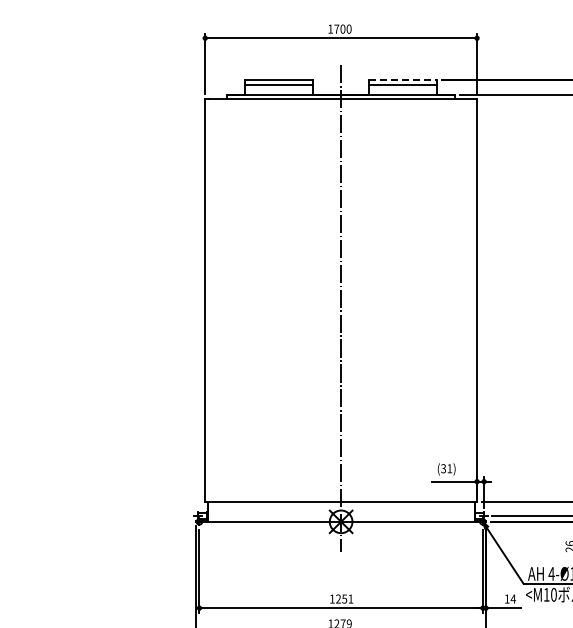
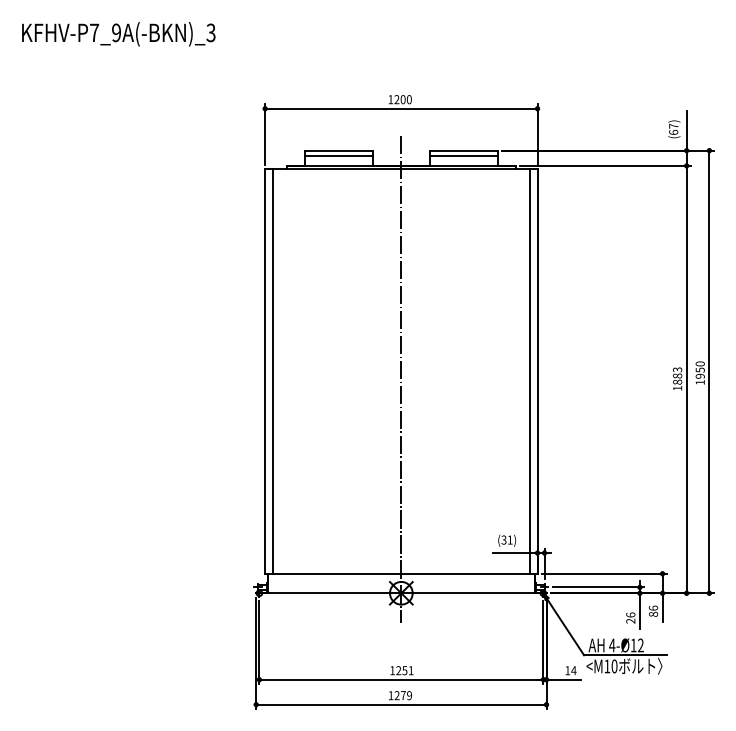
text: (336, 28) -> (396, 99), 1700 -> 1200
line: (404, 79) -> (464, 150), dashed -> solid
line: (213, 300) -> (273, 371), added
line: (469, 300) -> (529, 371), added

